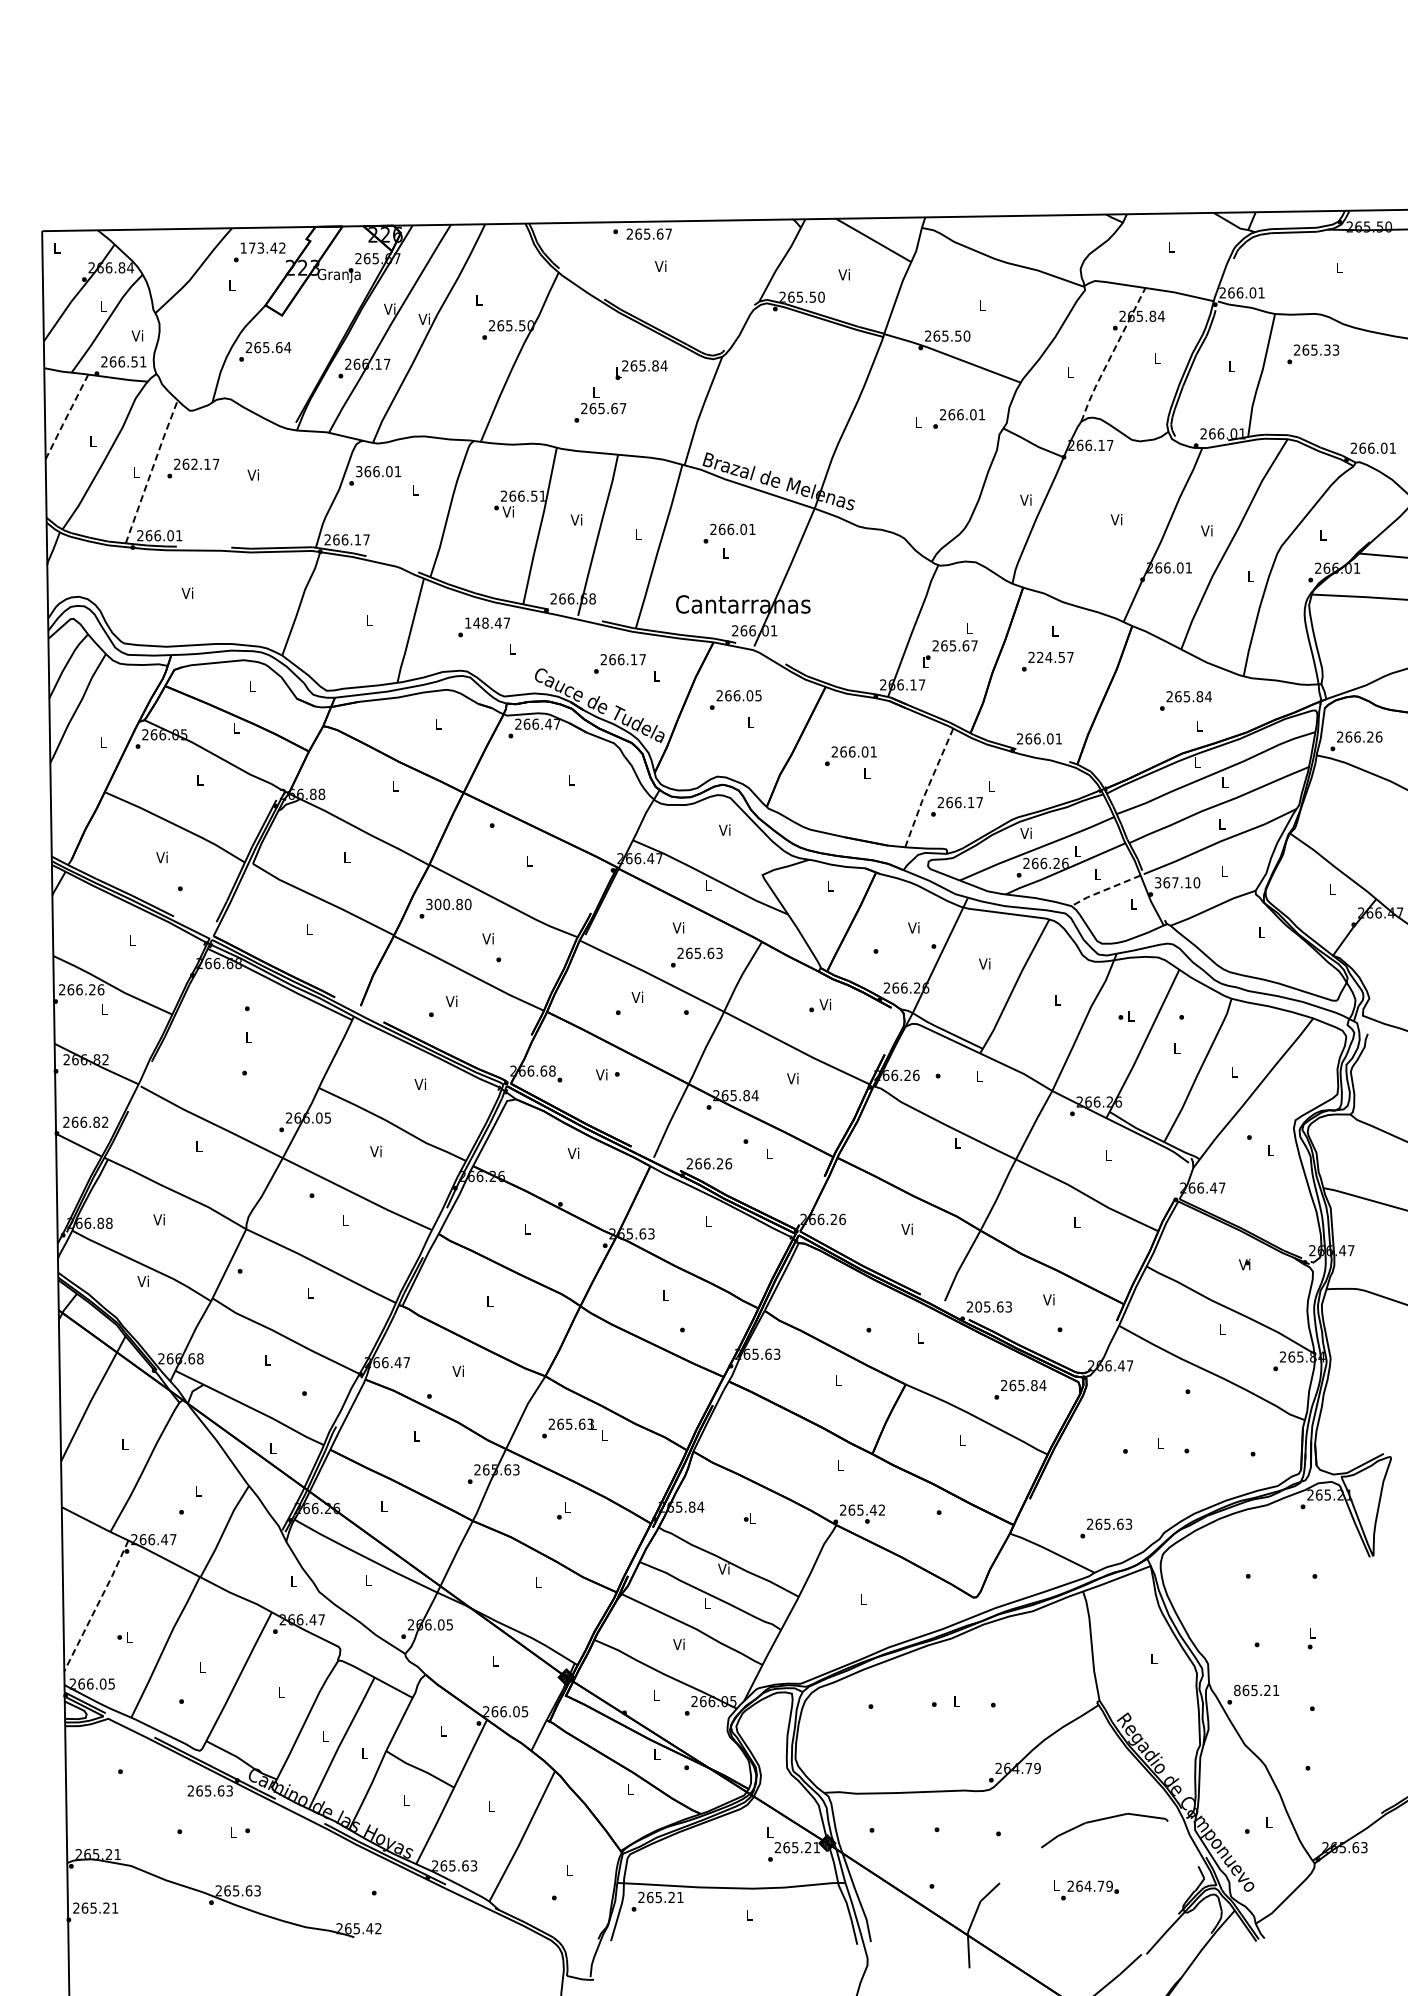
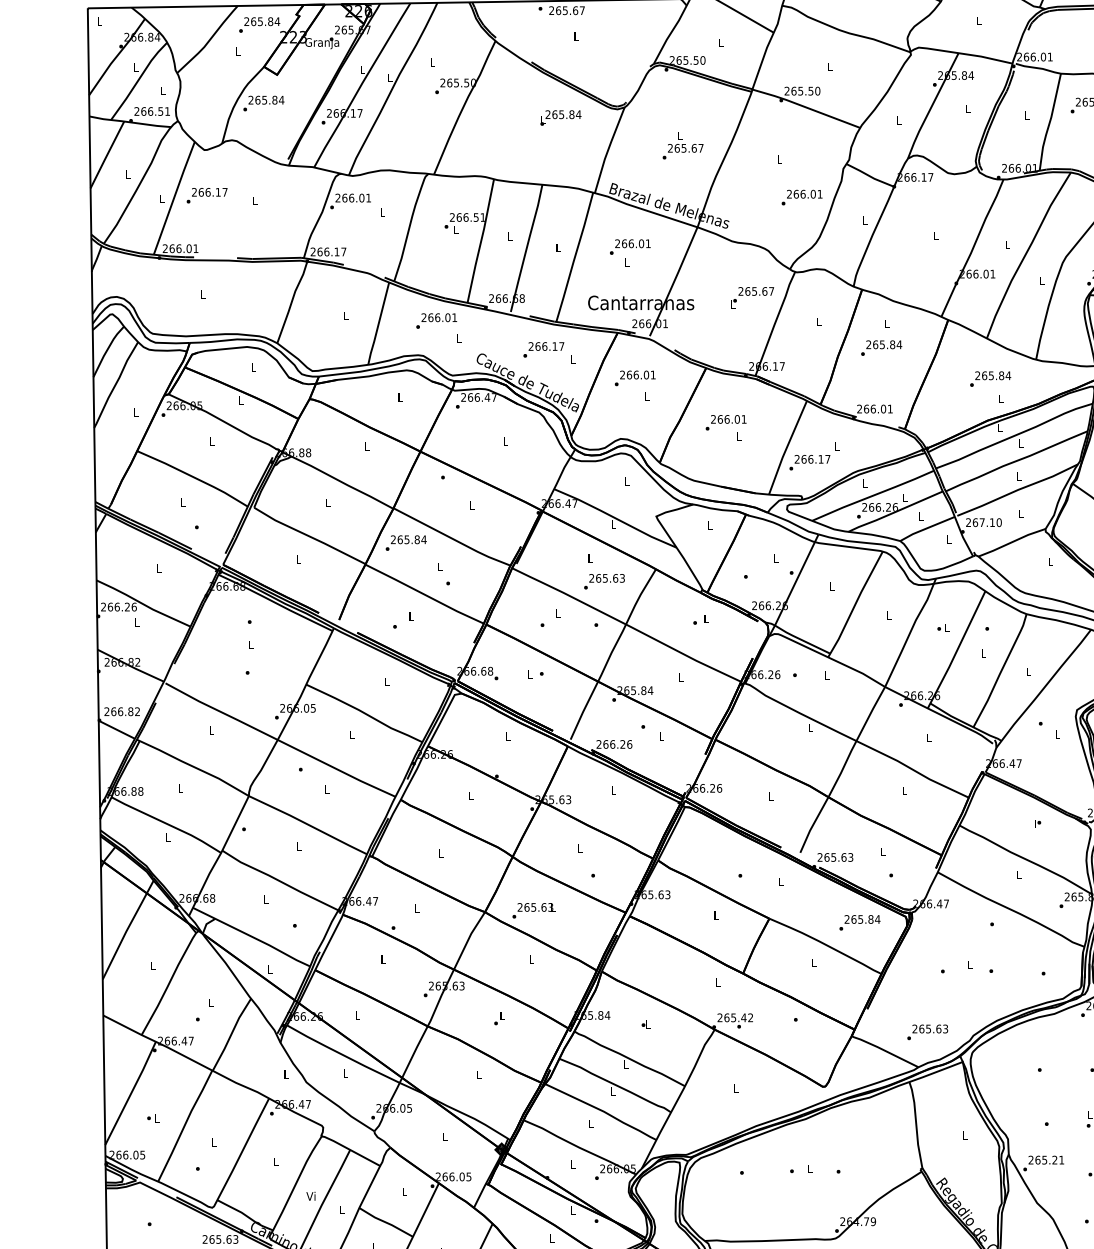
text: (262, 247) -> (261, 21), 173.42 -> 265.84
text: (660, 265) -> (575, 35), Vi -> L
text: (843, 274) -> (720, 42), Vi -> L
text: (389, 308) -> (361, 69), Vi -> L
text: (423, 318) -> (388, 77), Vi -> L
text: (137, 335) -> (163, 90), Vi -> L
text: (278, 347) -> (274, 100), 265.64 -> 265.84
line: (1111, 355) -> (931, 106), dashed -> solid
text: (600, 404) -> (683, 145), moved
line: (66, 418) -> (107, 156), dashed -> solid
text: (958, 418) -> (801, 197), moved
text: (194, 463) -> (208, 191), 262.17 -> 266.17
line: (151, 470) -> (174, 197), dashed -> solid
text: (359, 472) -> (338, 198), 366.01 -> 266.01
text: (252, 474) -> (253, 200), Vi -> L
text: (1025, 499) -> (863, 220), Vi -> L
text: (507, 511) -> (455, 229), Vi -> L
text: (576, 519) -> (509, 235), Vi -> L
text: (1116, 519) -> (935, 235), Vi -> L
text: (1206, 530) -> (1006, 244), Vi -> L
text: (187, 592) -> (202, 293), Vi -> L
text: (487, 622) -> (439, 317), 148.47 -> 266.01
text: (950, 653) -> (752, 297), moved
text: (1055, 657) -> (887, 344), 224.57 -> 265.84
text: (758, 695) -> (653, 374), 266.05 -> 266.01
line: (927, 787) -> (786, 447), dashed -> solid
text: (724, 829) -> (626, 480), Vi -> L
text: (1025, 832) -> (863, 482), Vi -> L
text: (161, 857) -> (181, 502), Vi -> L
text: (1158, 883) -> (968, 523), 367.10 -> 267.10
line: (1104, 890) -> (926, 528), dashed -> solid
text: (448, 904) -> (408, 539), 300.80 -> 265.84
text: (678, 927) -> (590, 557), Vi -> L
text: (913, 927) -> (775, 557), Vi -> L
text: (487, 938) -> (439, 566), Vi -> L
text: (984, 963) -> (831, 586), Vi -> L
text: (637, 996) -> (557, 612), Vi -> L
text: (451, 1001) -> (410, 616), Vi -> L
text: (825, 1004) -> (706, 618), Vi -> L
text: (601, 1074) -> (529, 673), Vi -> L
text: (792, 1078) -> (680, 677), Vi -> L
text: (420, 1083) -> (386, 681), Vi -> L
text: (375, 1151) -> (350, 734), Vi -> L
text: (573, 1152) -> (507, 735), Vi -> L
text: (158, 1219) -> (179, 788), Vi -> L
text: (906, 1228) -> (770, 795), Vi -> L
text: (1244, 1264) -> (1036, 823), Vi -> L
text: (142, 1280) -> (166, 836), Vi -> L
text: (1048, 1299) -> (882, 851), Vi -> L
text: (978, 1306) -> (826, 857), 205.63 -> 265.63
text: (457, 1370) -> (415, 907), Vi -> L
text: (569, 1428) -> (534, 910), moved
text: (723, 1568) -> (625, 1063), Vi -> L
line: (97, 1605) -> (131, 1093), dashed -> solid
text: (678, 1643) -> (590, 1123), Vi -> L
text: (1237, 1690) -> (1031, 1160), 865.21 -> 265.21
text: (324, 1735) -> (310, 1195), L -> Vi

